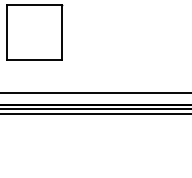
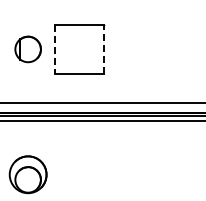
line: (62, 31) -> (103, 48), solid -> dashed
line: (7, 32) -> (55, 49), solid -> dashed

